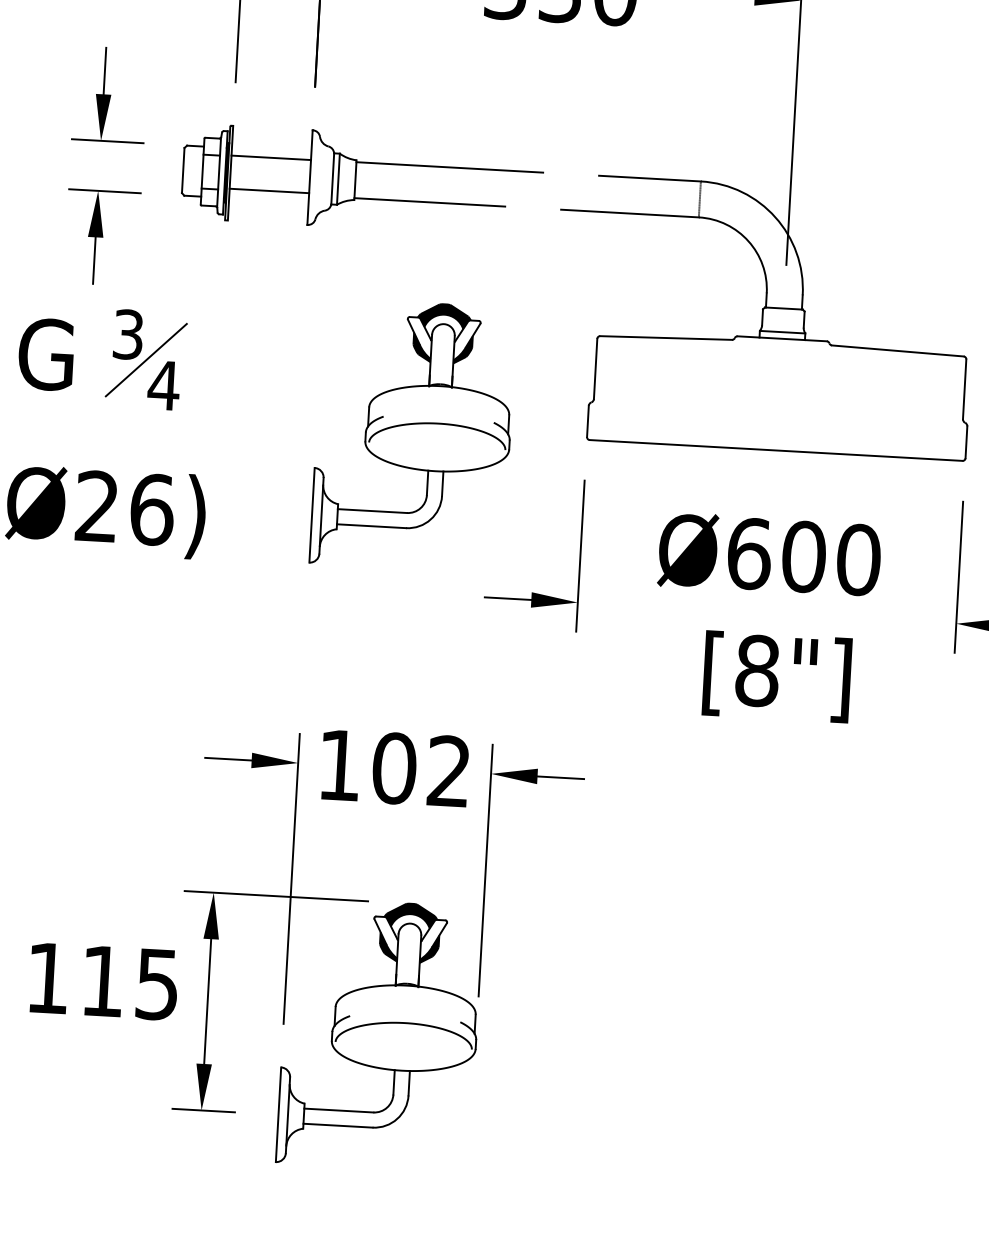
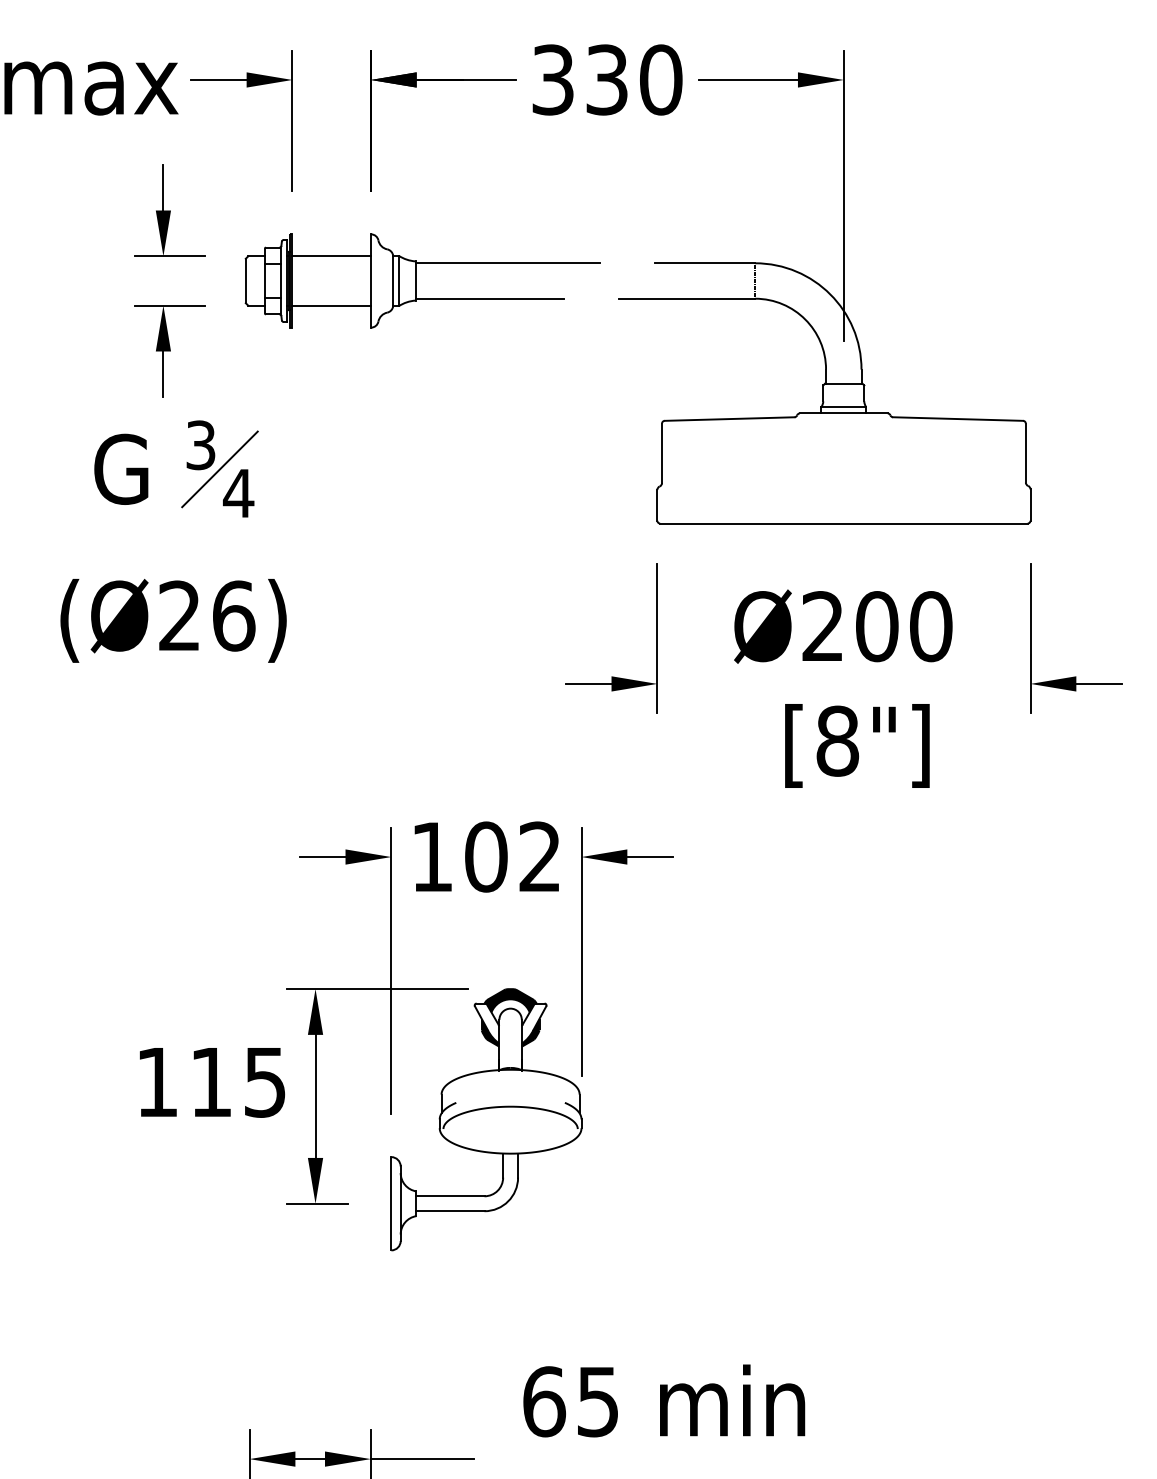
line: (271, 157) -> (331, 305), moved
line: (269, 191) -> (331, 256), moved
part: (413, 435) -> (486, 528), removed
text: (749, 553) -> (823, 626), Ø600 -> Ø200

